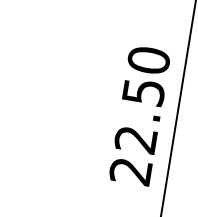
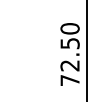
text: (129, 171) -> (69, 80), 22.50 -> 72.50

